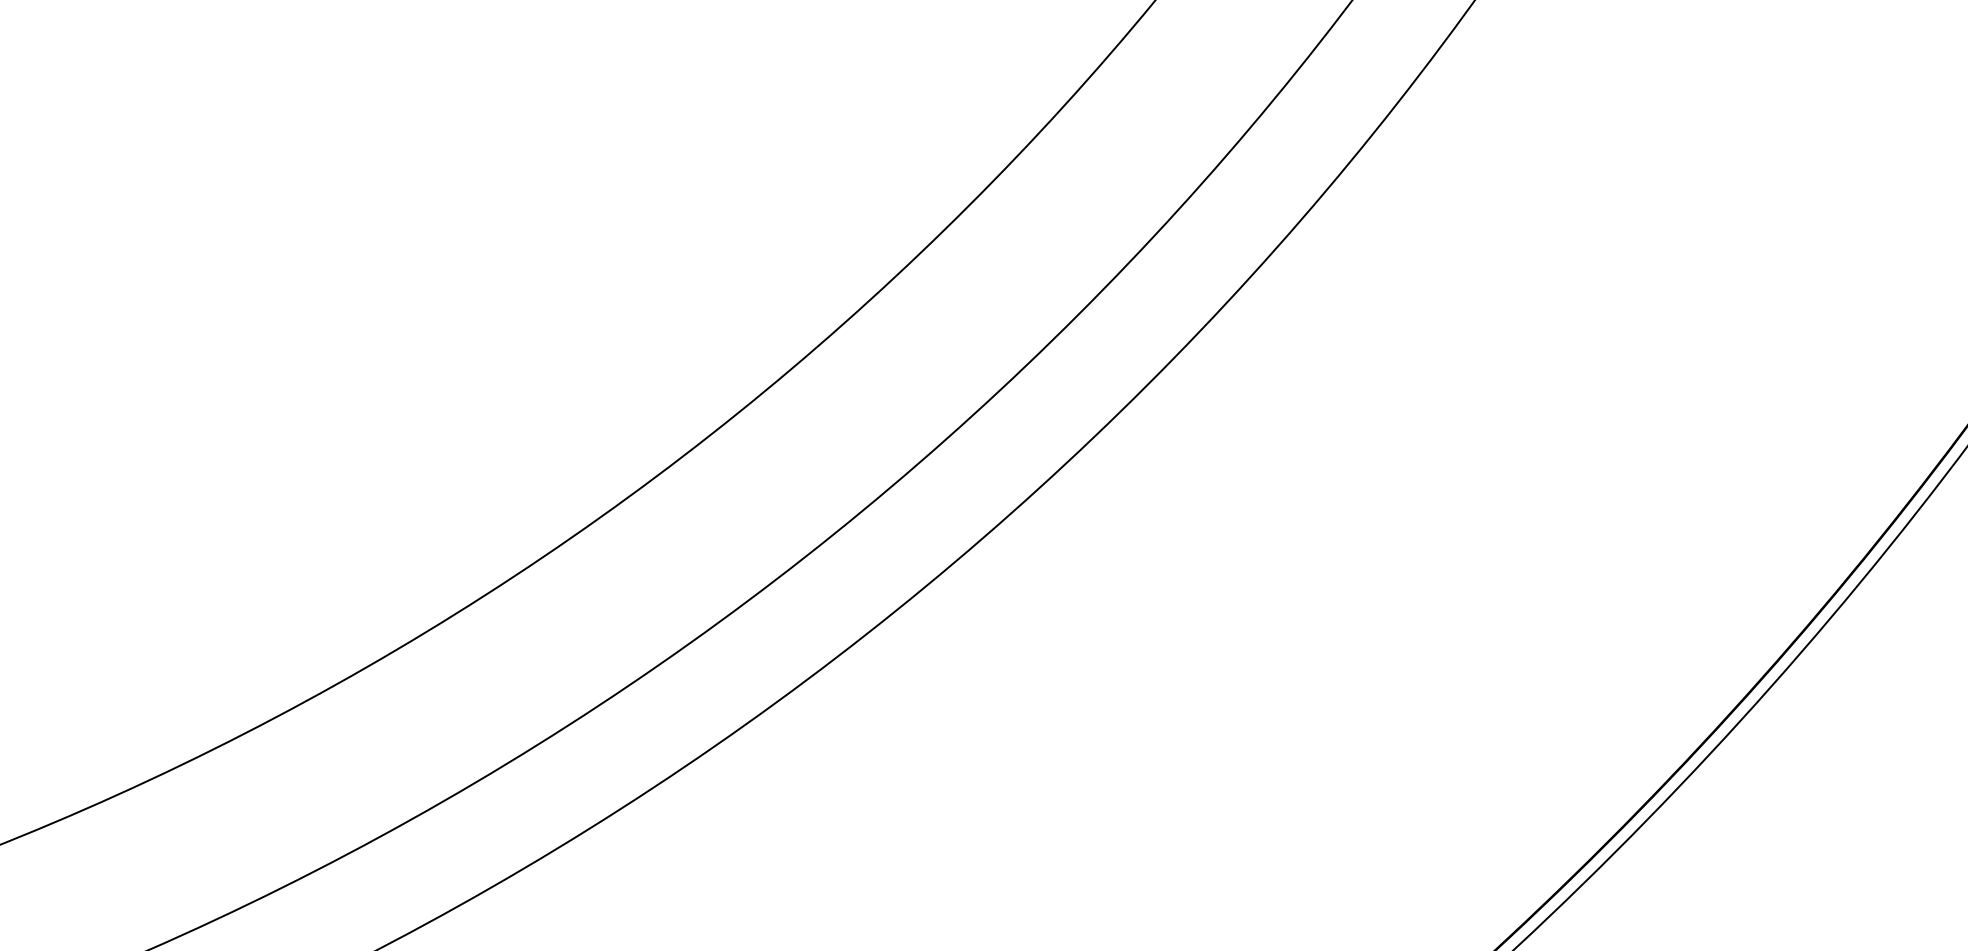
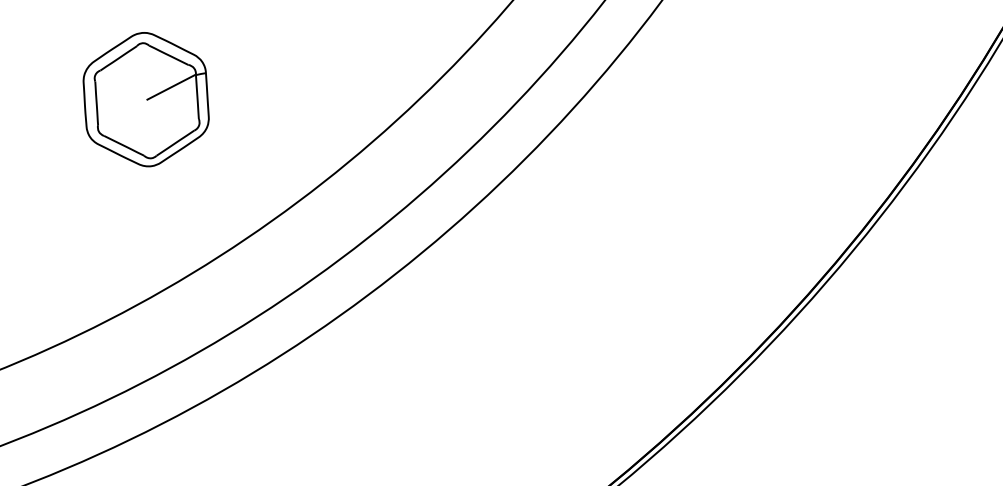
part: (324, 254) -> (145, 99), added

